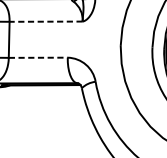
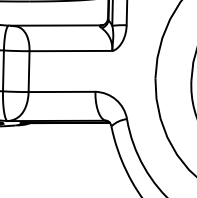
line: (45, 22) -> (70, 51), dashed -> solid
line: (38, 57) -> (62, 91), dashed -> solid

